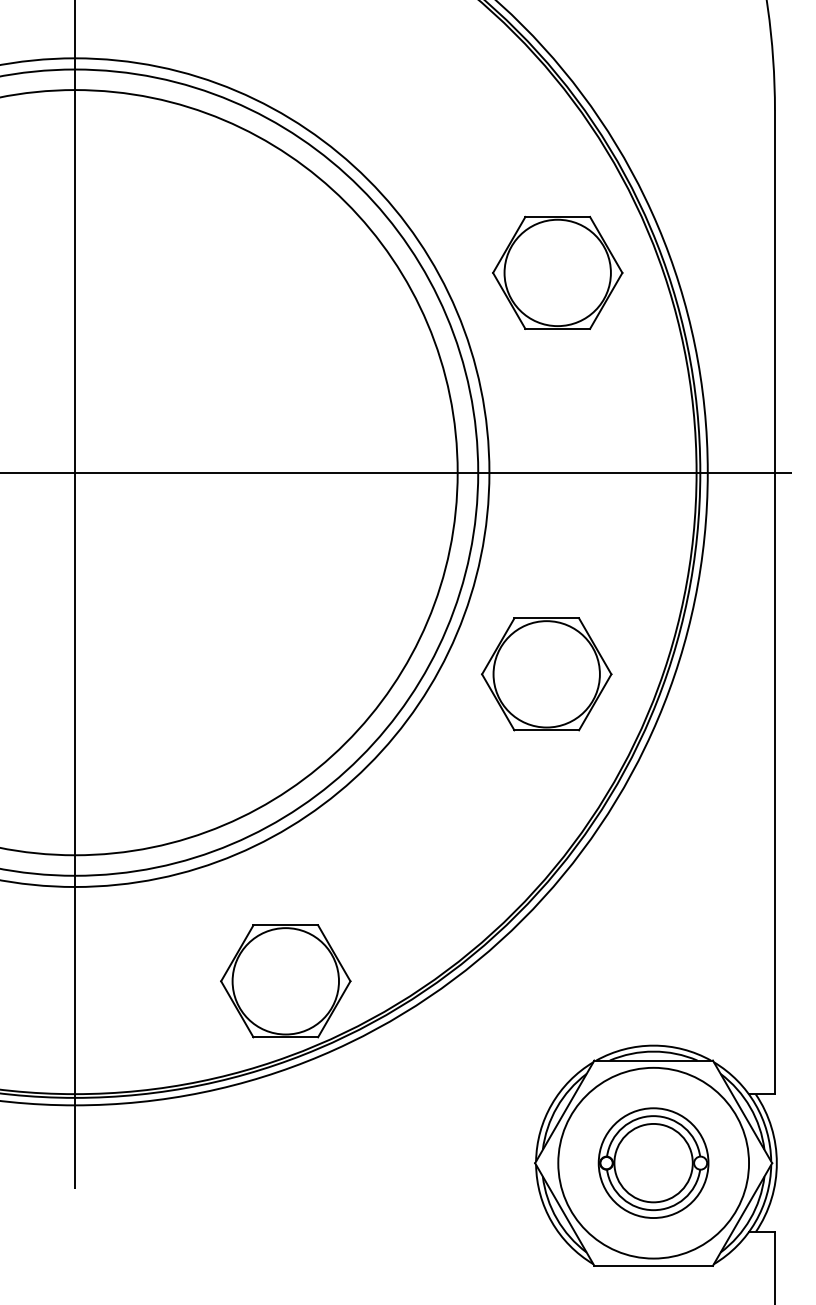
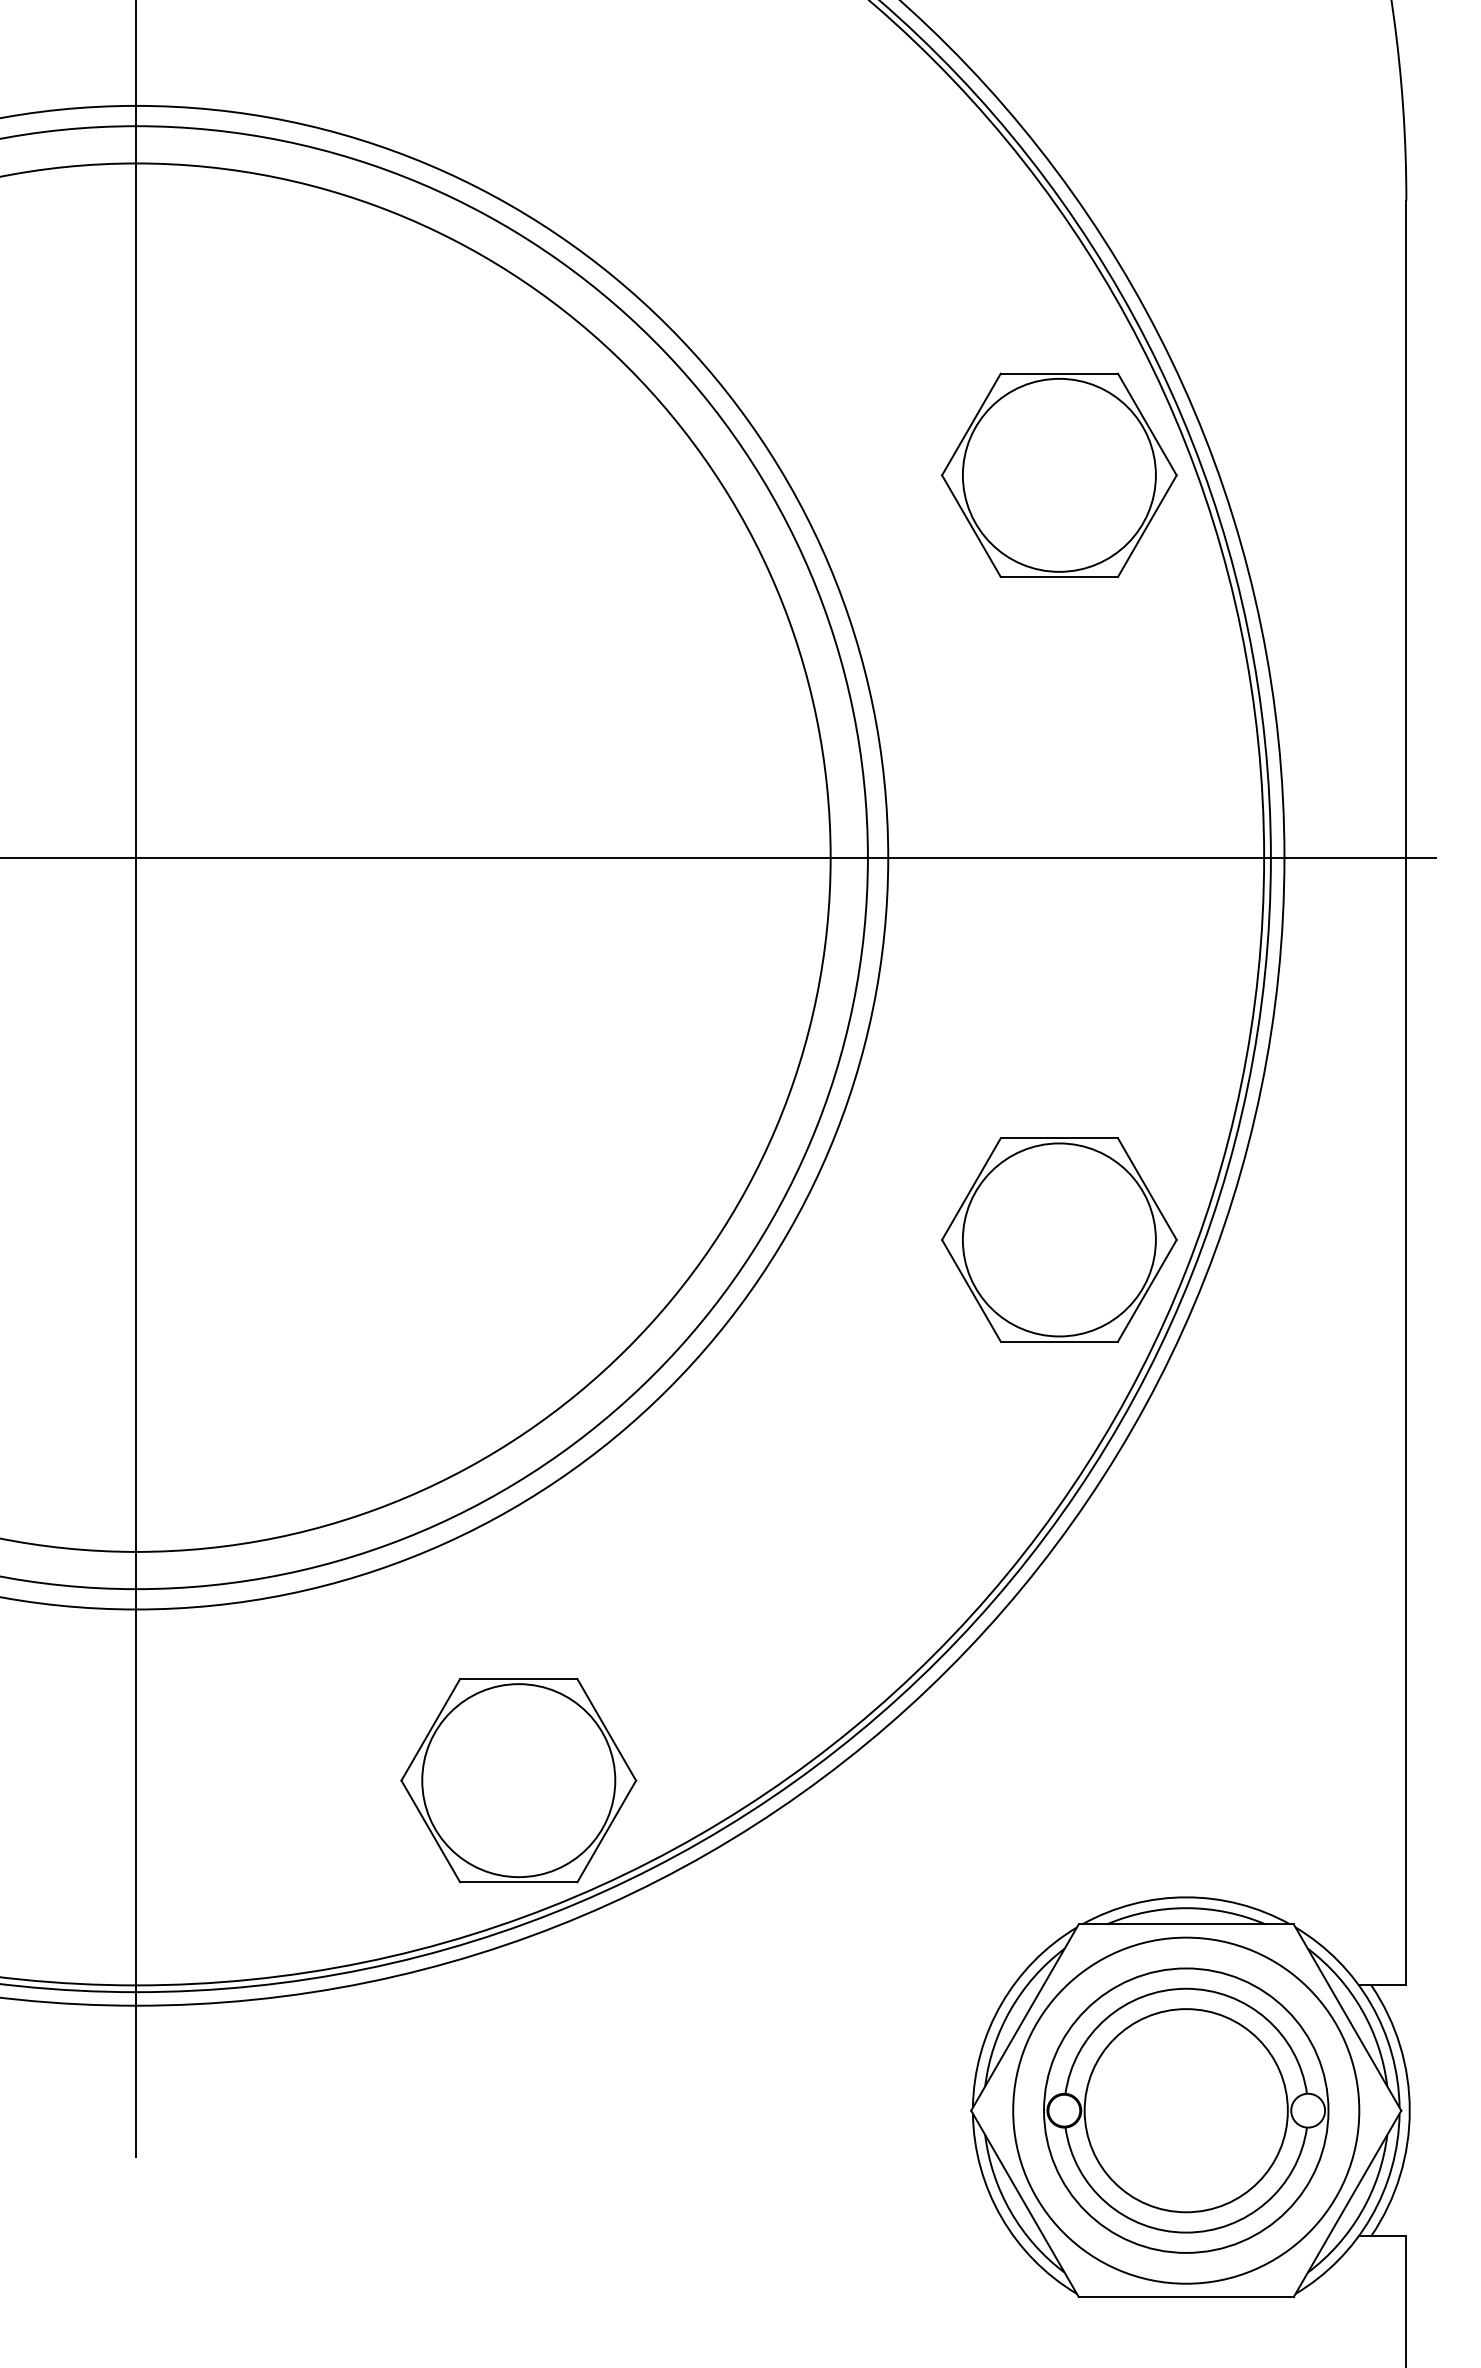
part: (557, 272) -> (1058, 474), moved
part: (546, 674) -> (1058, 1240), moved
part: (653, 1162) -> (1185, 2109), size x1.43

